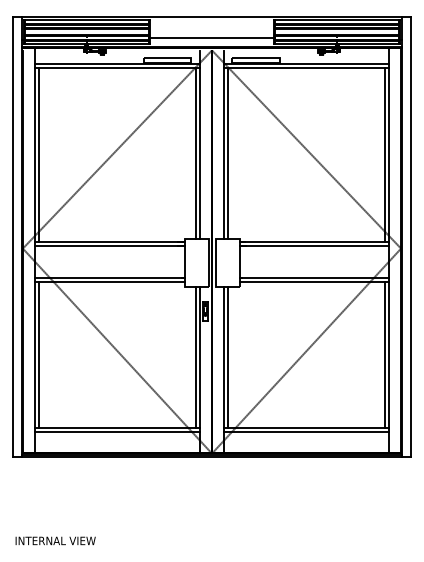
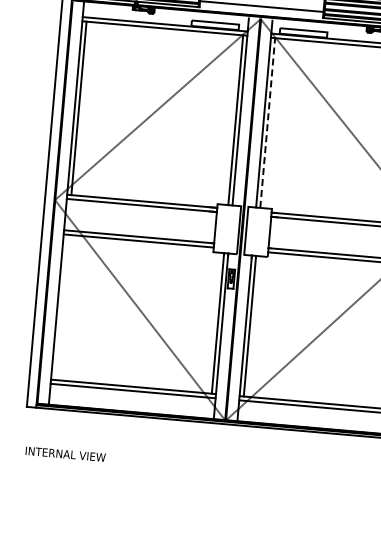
line: (228, 152) -> (268, 122), solid -> dashed
line: (38, 354) -> (61, 306), removed
text: (55, 540) -> (65, 453), moved

